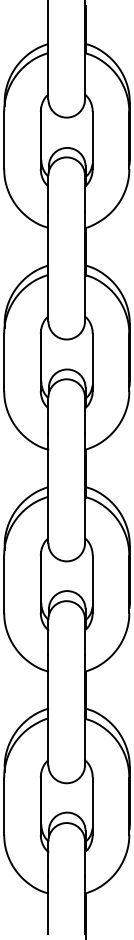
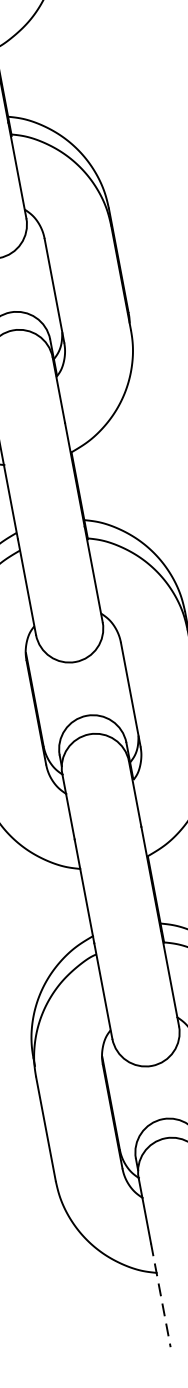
line: (48, 906) -> (161, 1296), solid -> dashed

